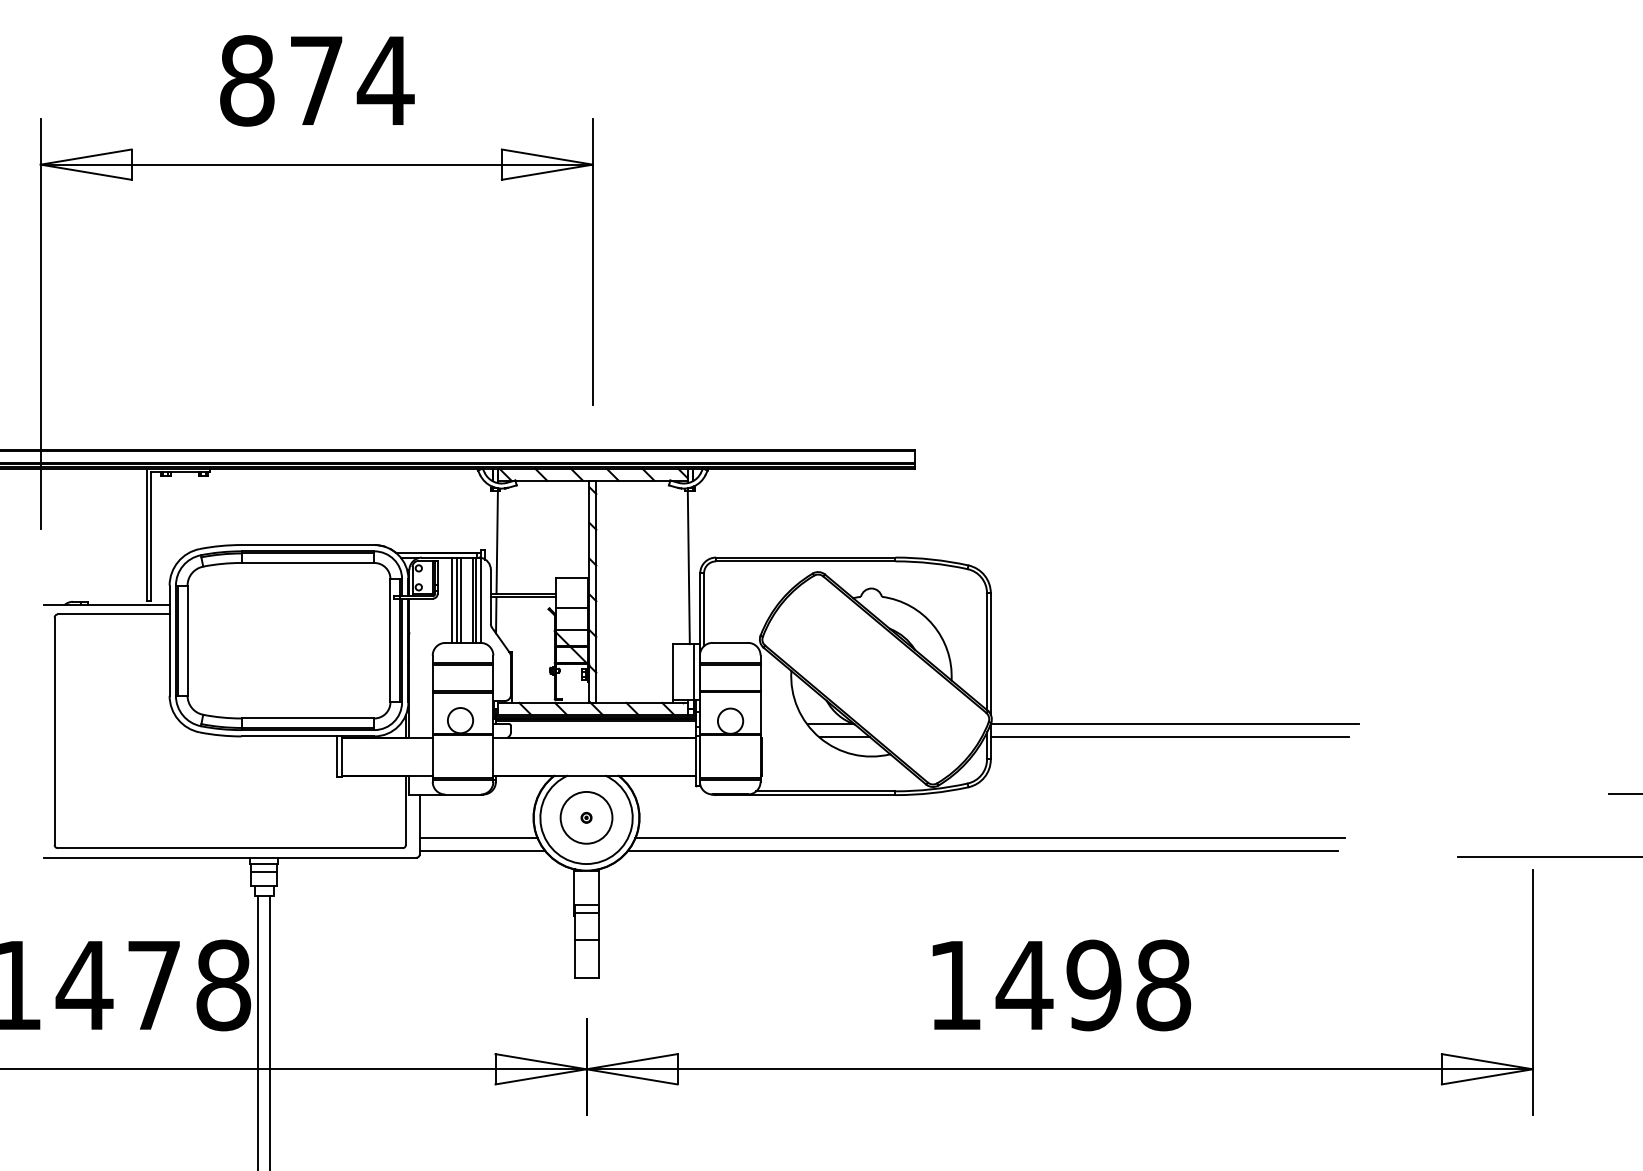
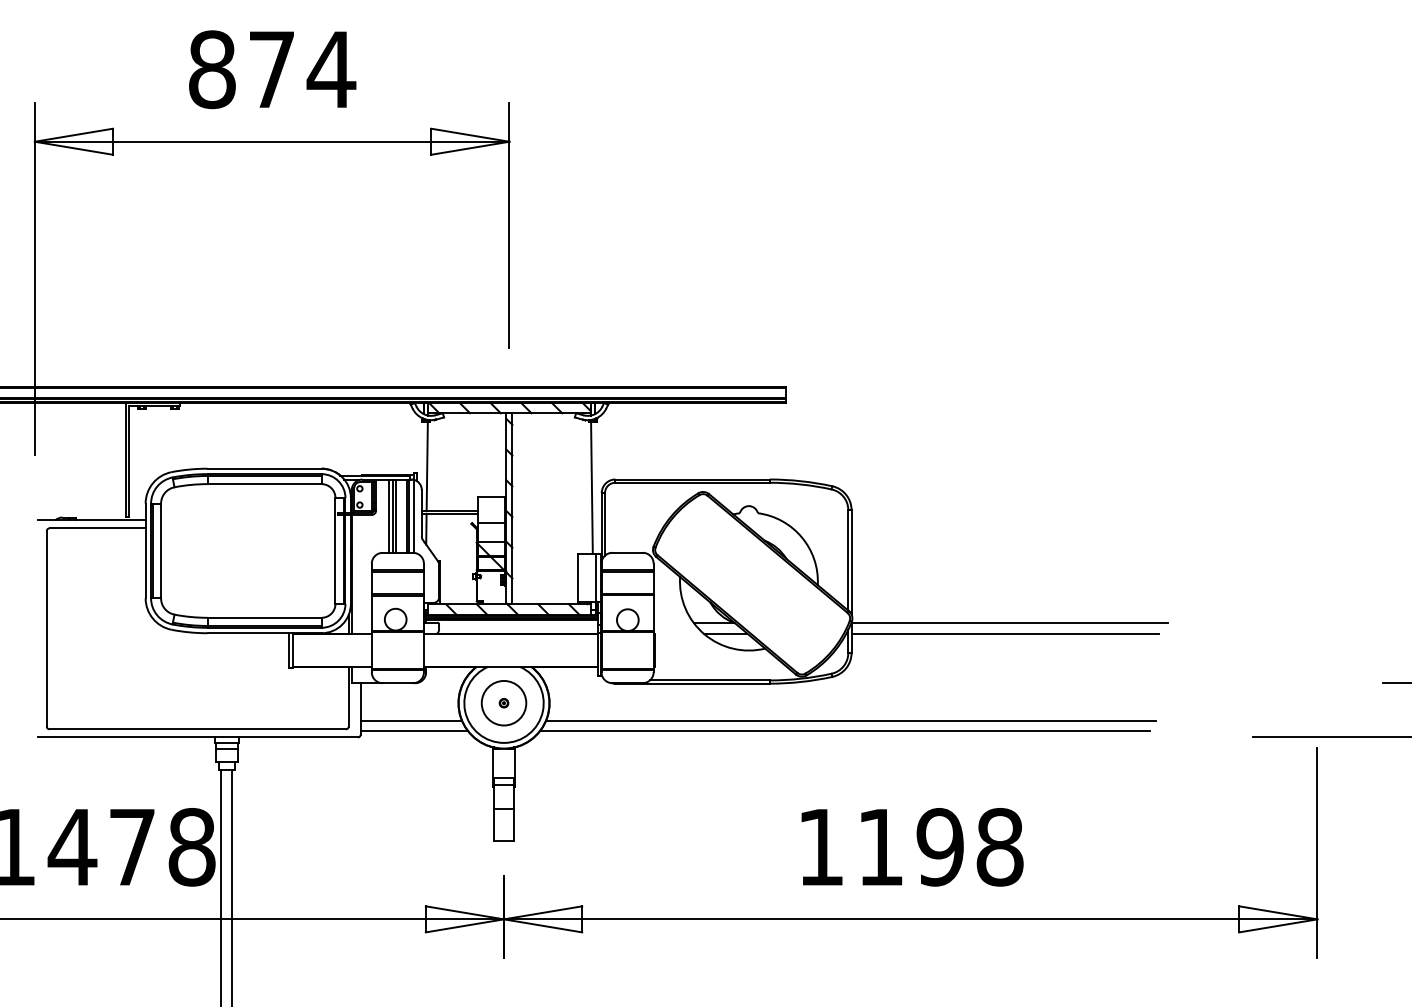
text: (1024, 985) -> (880, 847), 1498 -> 1198

